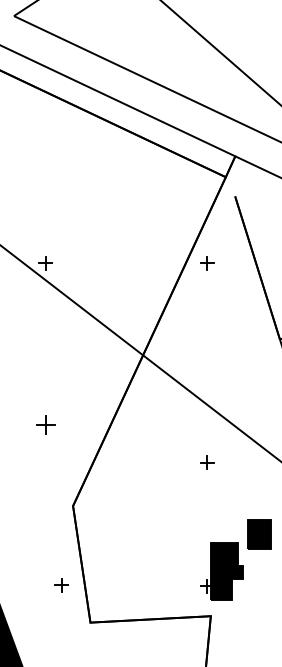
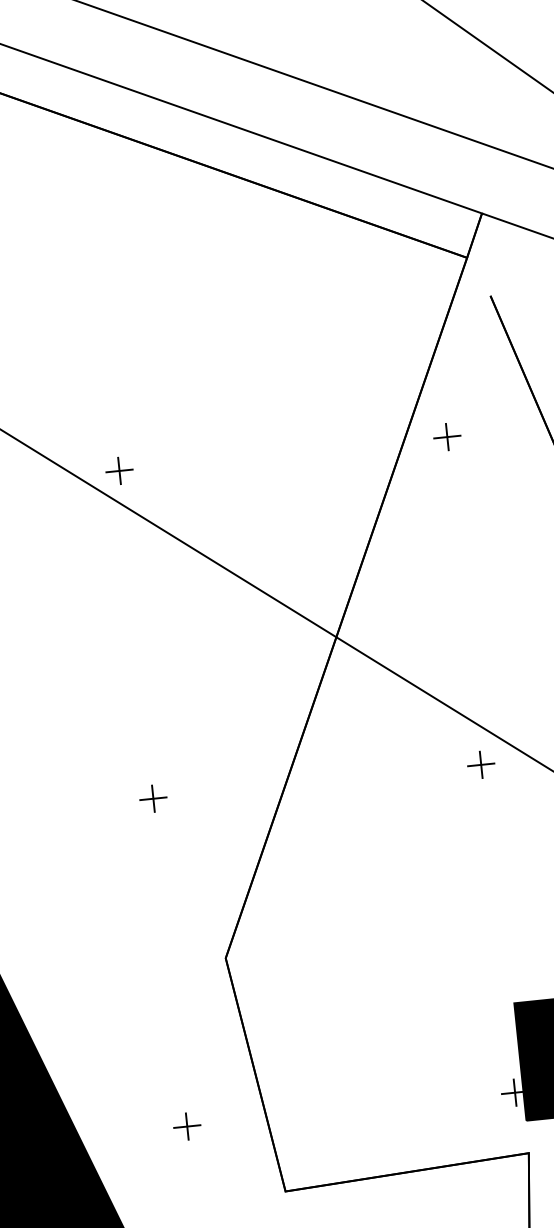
part: (45, 424) -> (152, 798), size x0.71
part: (207, 462) -> (481, 764), moved
part: (61, 585) -> (186, 1127), moved

